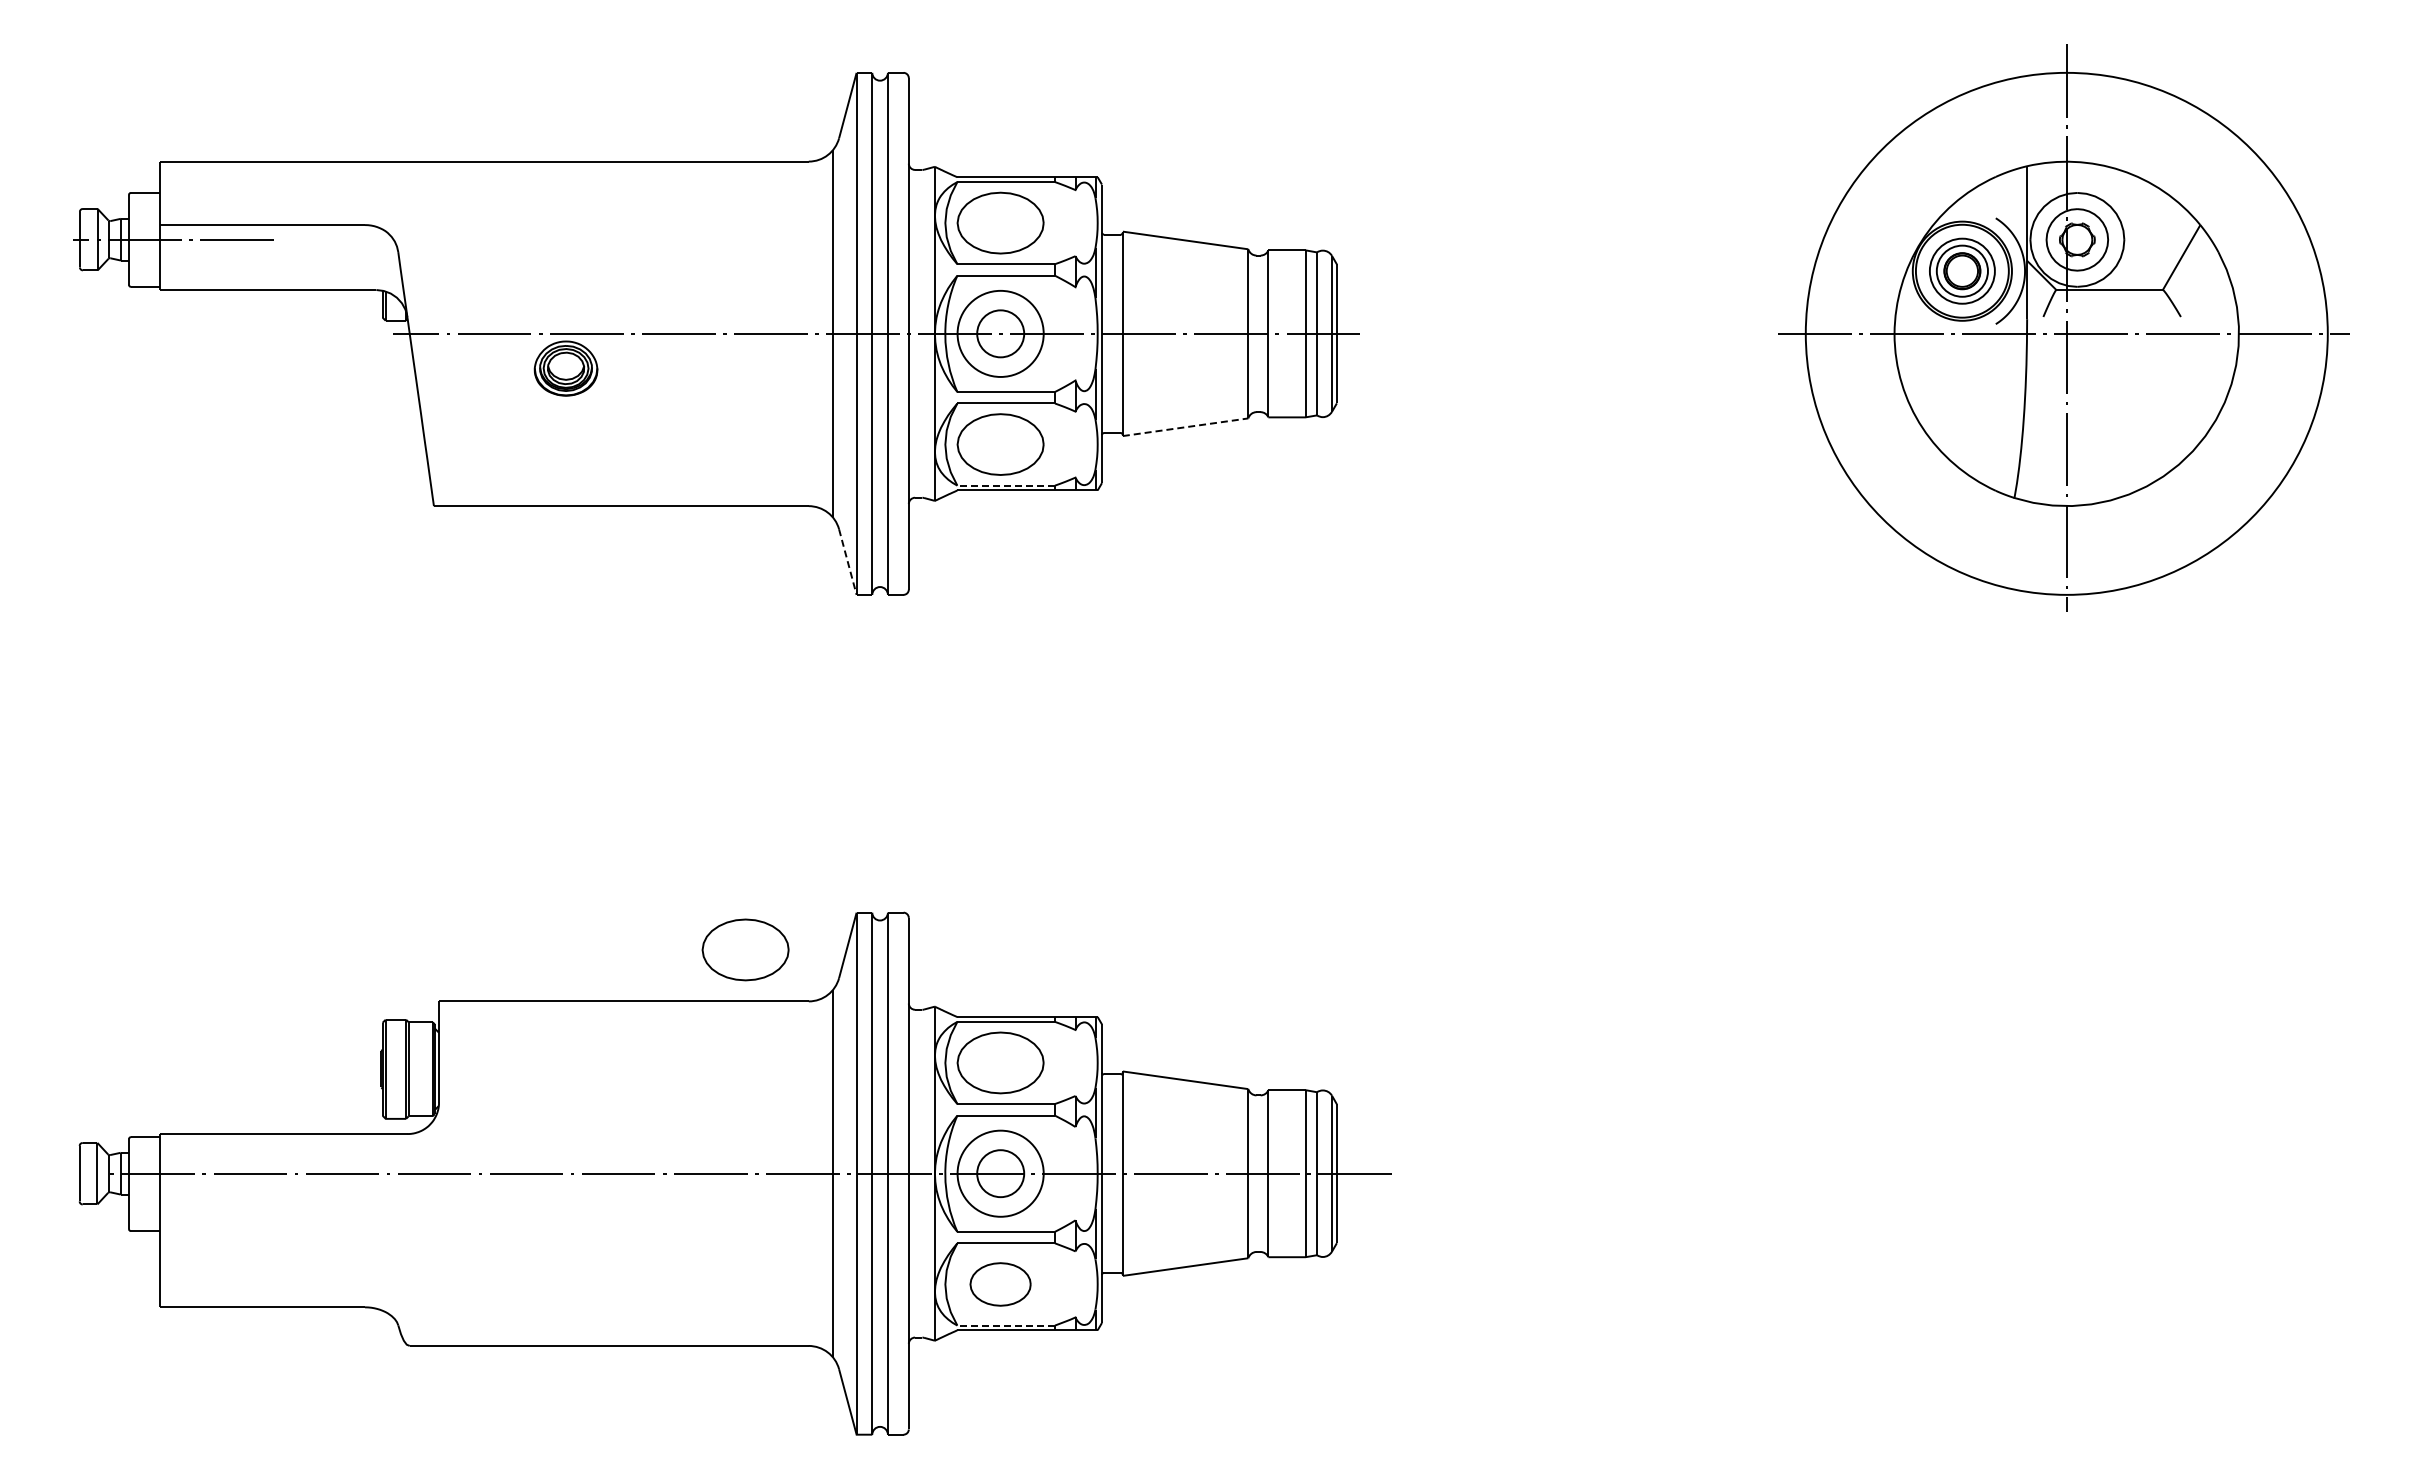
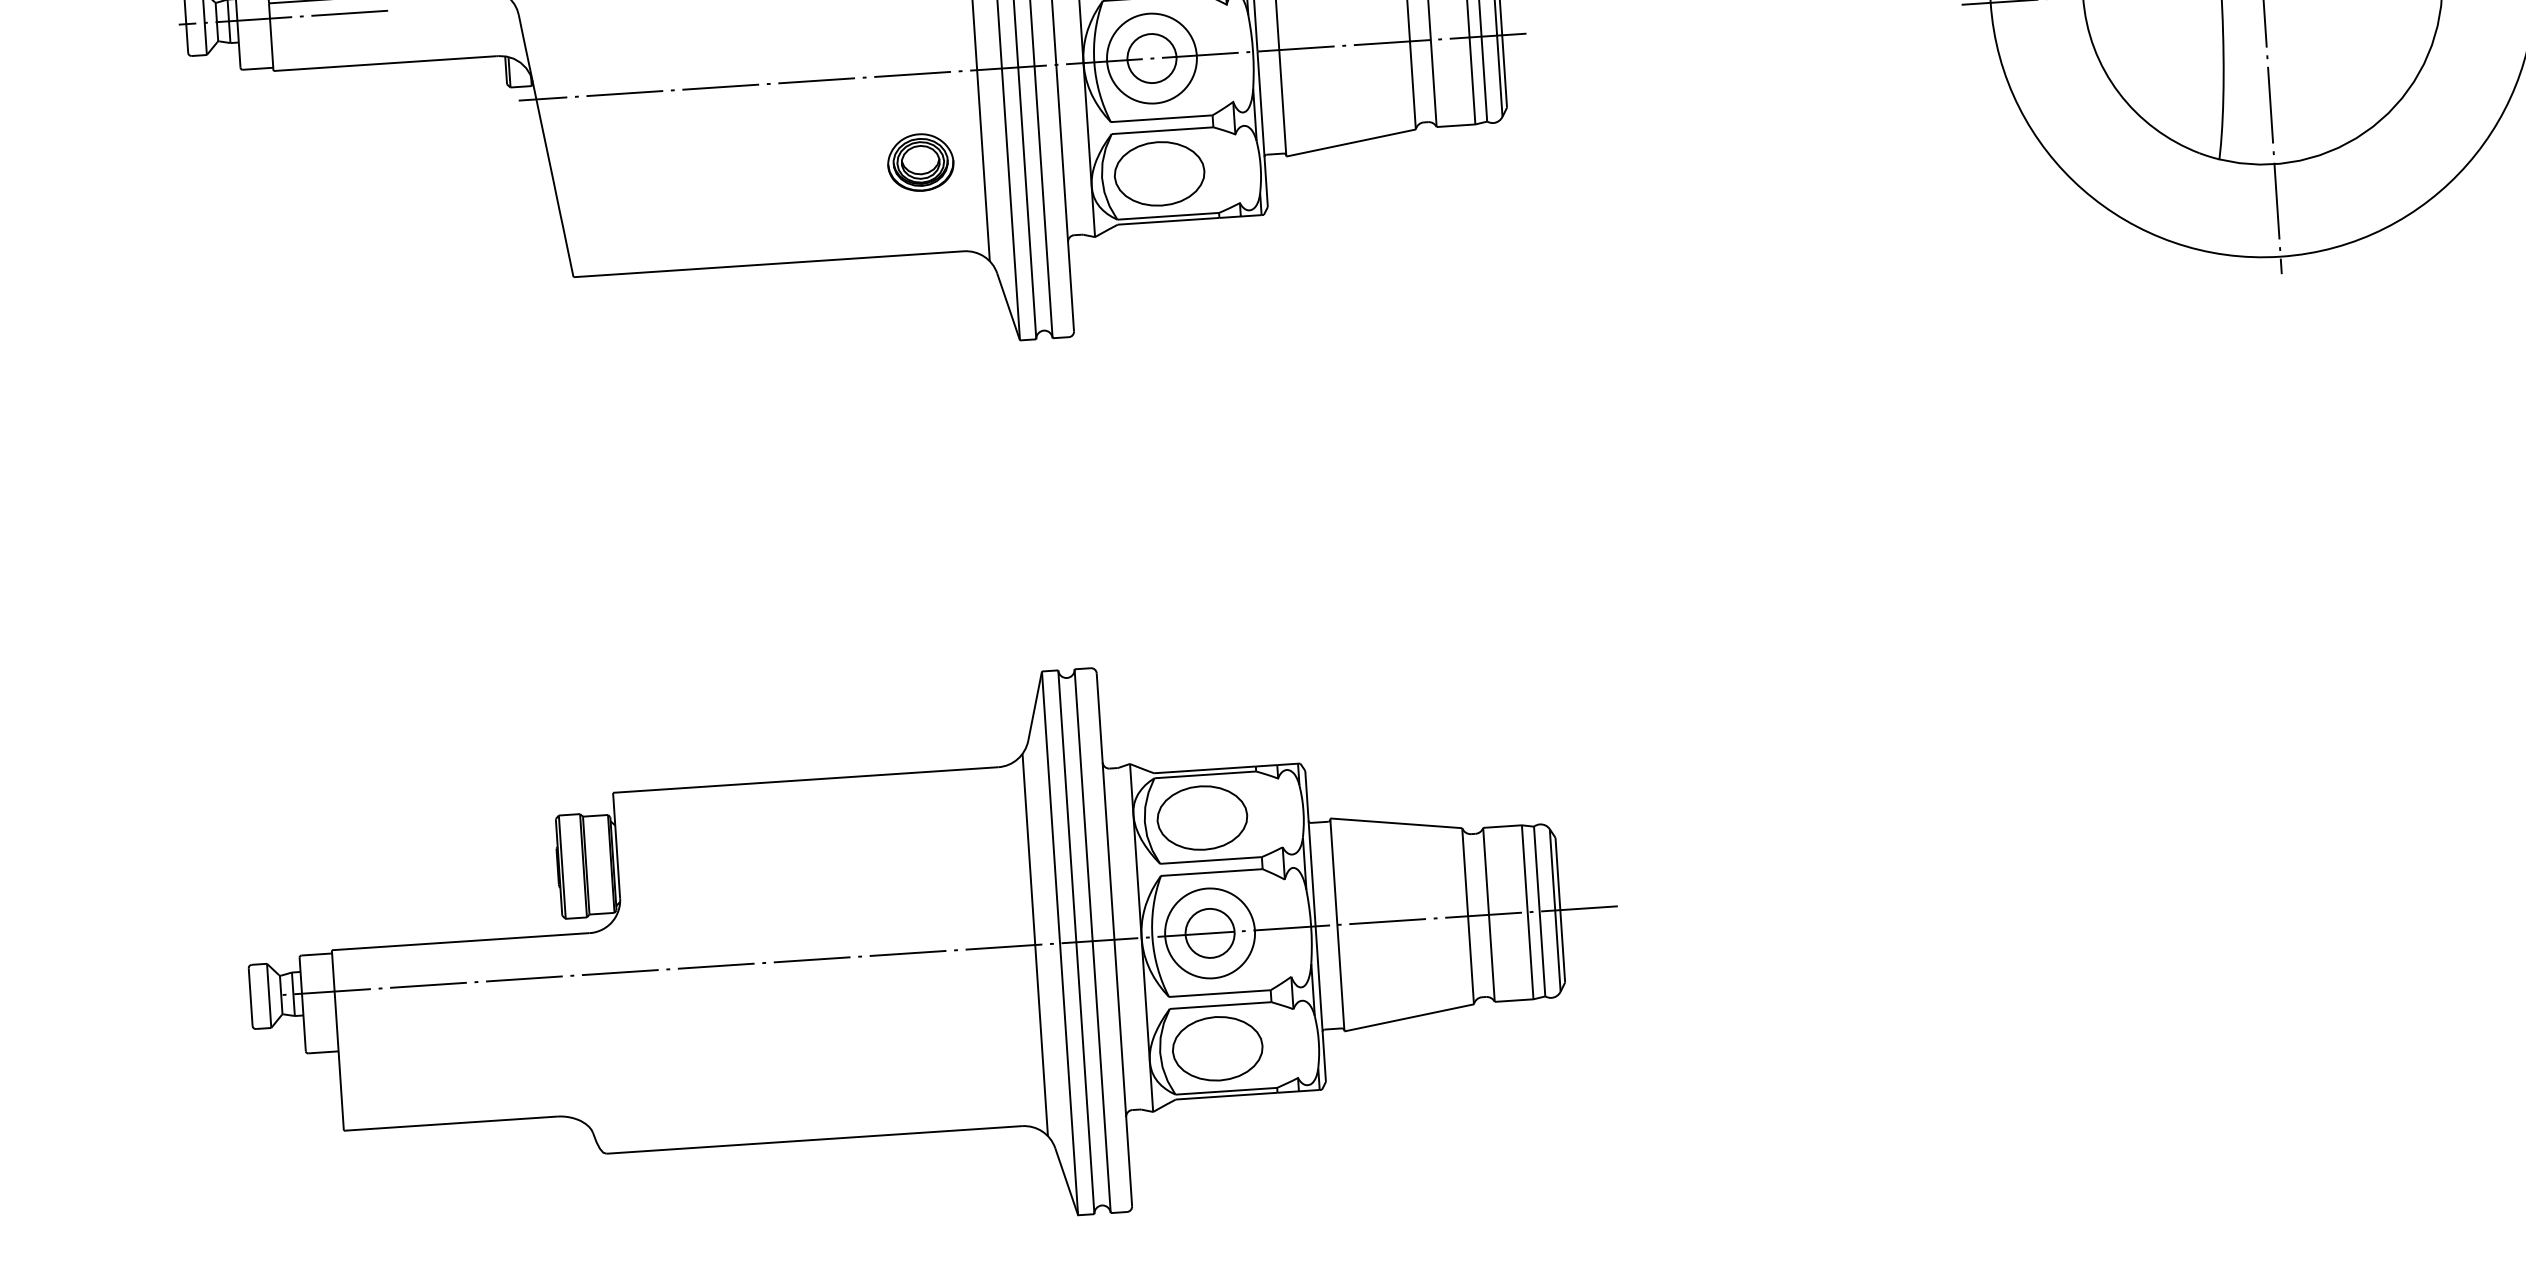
part: (565, 368) -> (920, 162), moved
line: (1186, 427) -> (1352, 143), dashed -> solid
line: (1006, 485) -> (1168, 216), dashed -> solid
line: (847, 562) -> (1008, 307), dashed -> solid
part: (745, 949) -> (928, 717), removed
part: (1000, 1284) -> (1217, 1048), size x1.43
line: (1006, 1325) -> (1226, 1091), dashed -> solid

